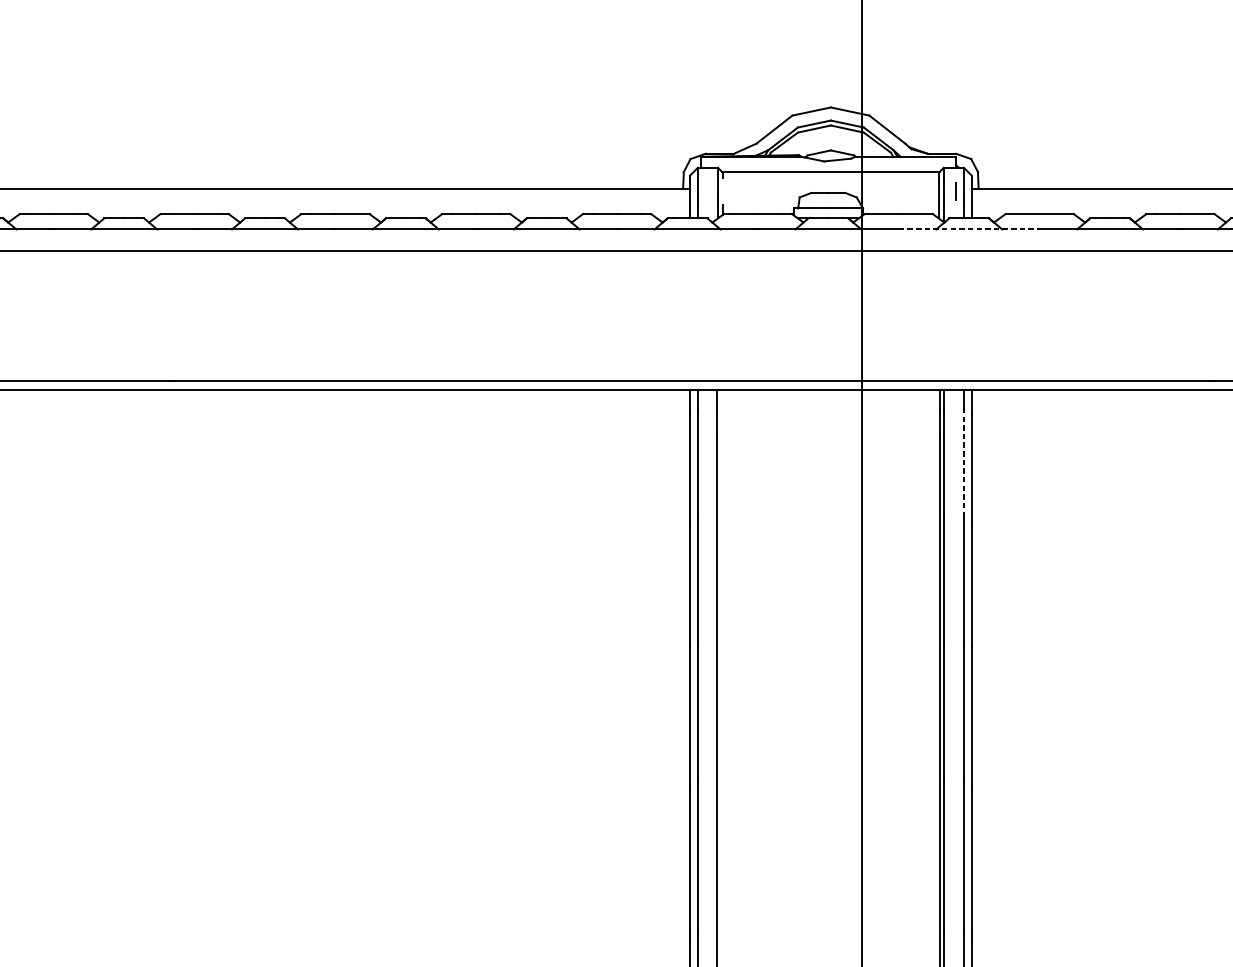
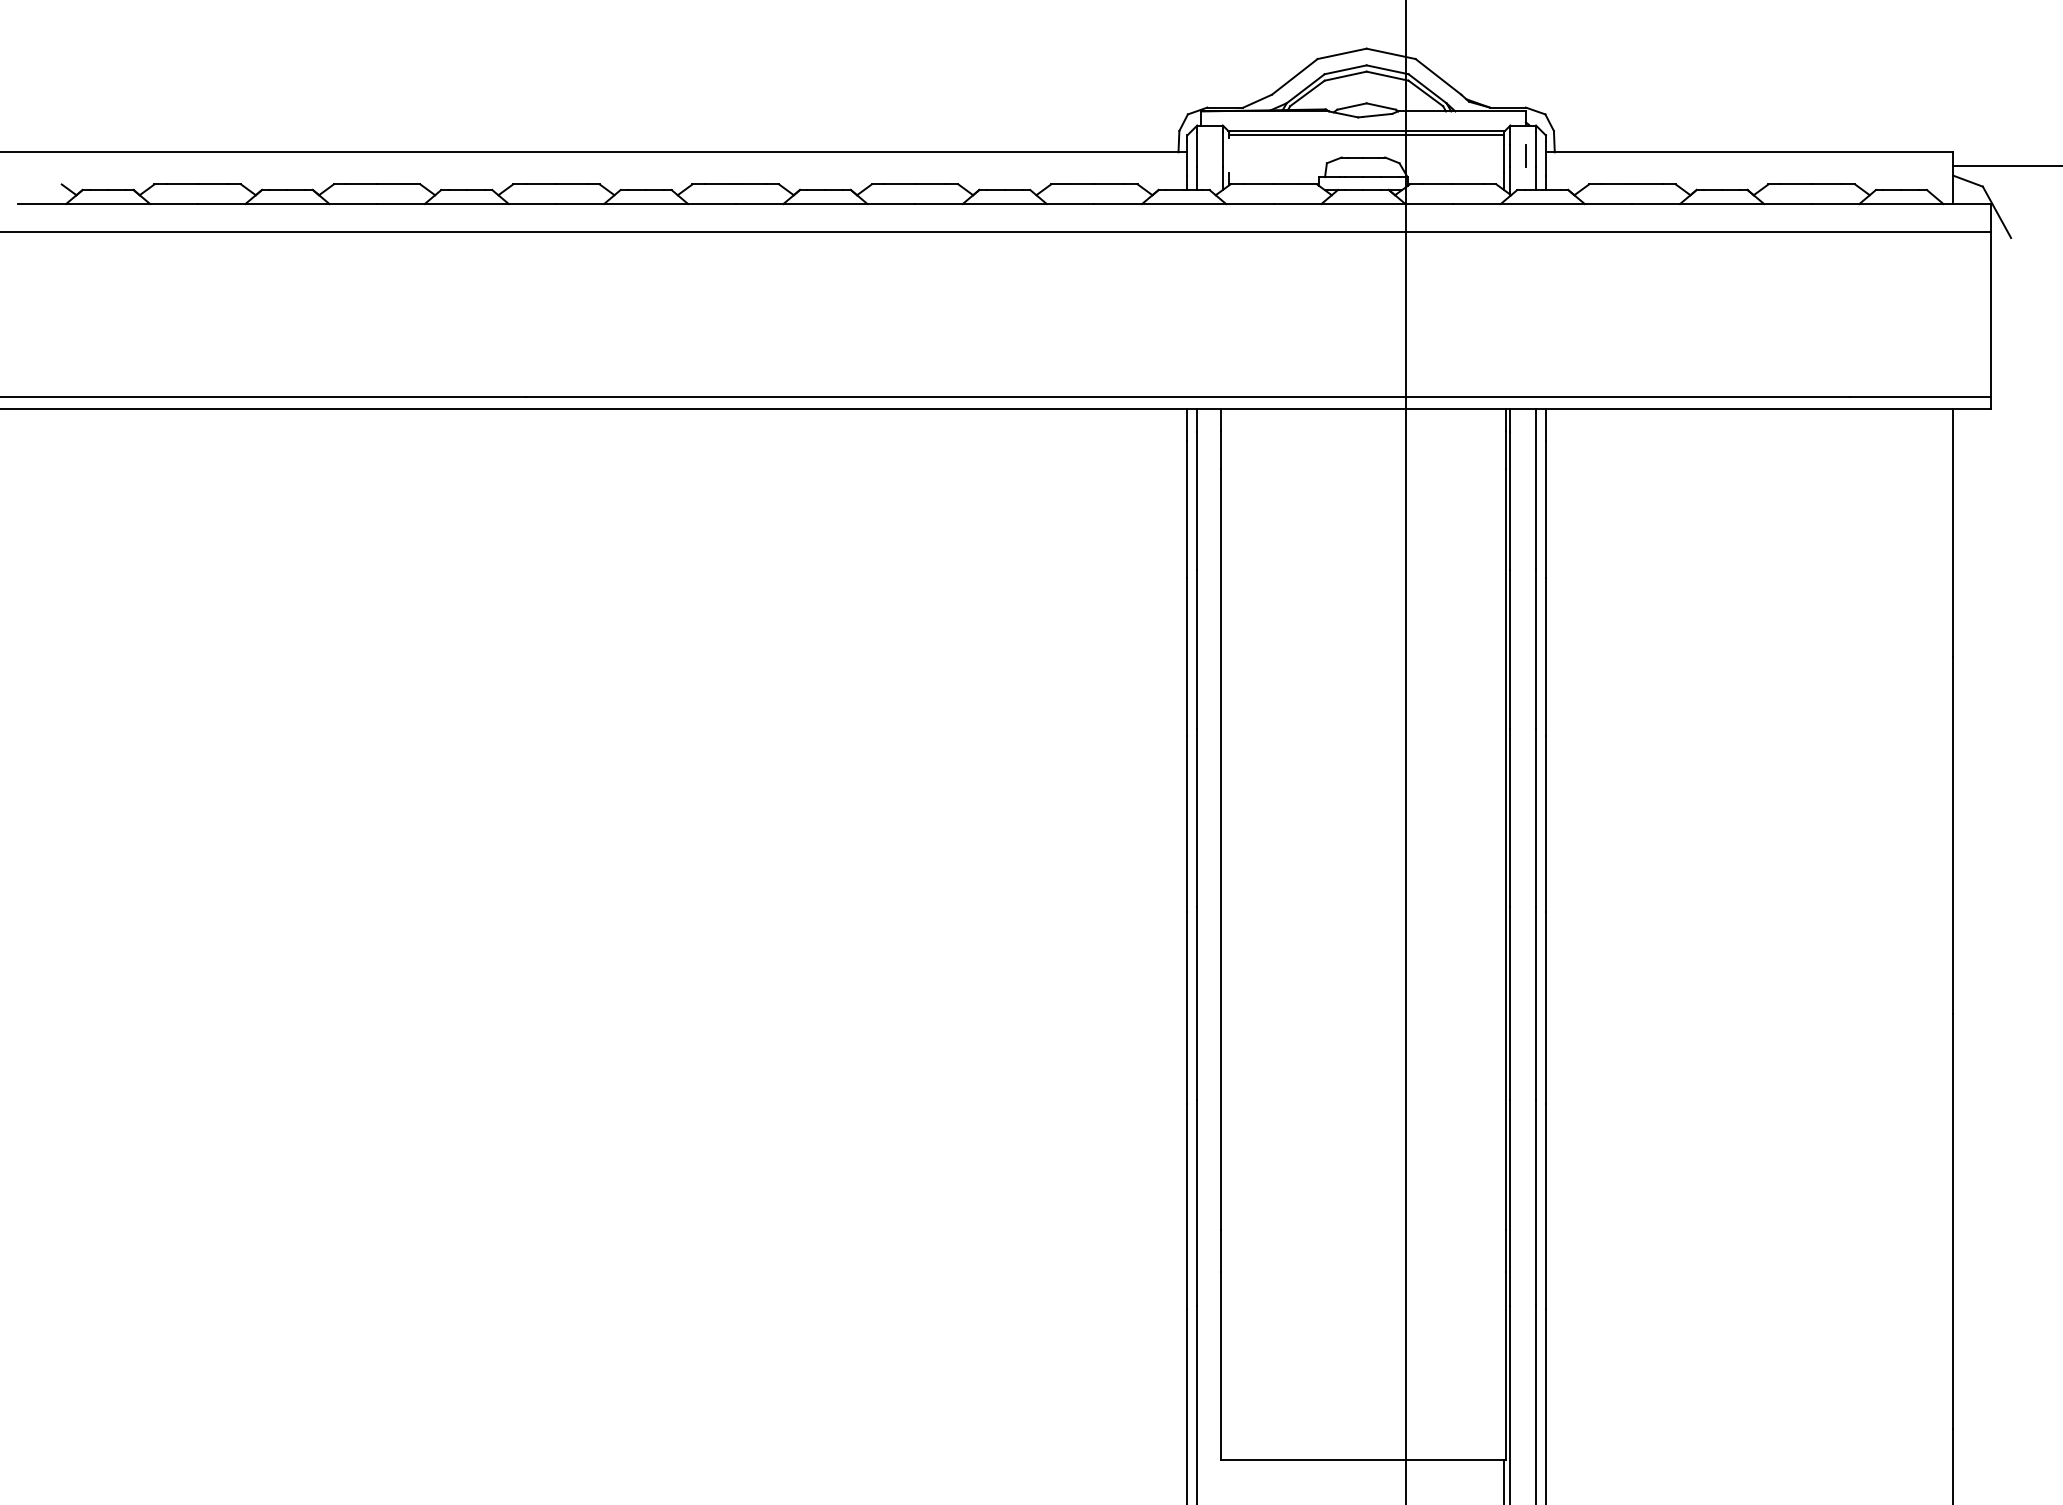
line: (830, 174) -> (1366, 134), added
line: (968, 229) -> (1542, 204), dashed -> solid
line: (964, 463) -> (1536, 501), dashed -> solid

